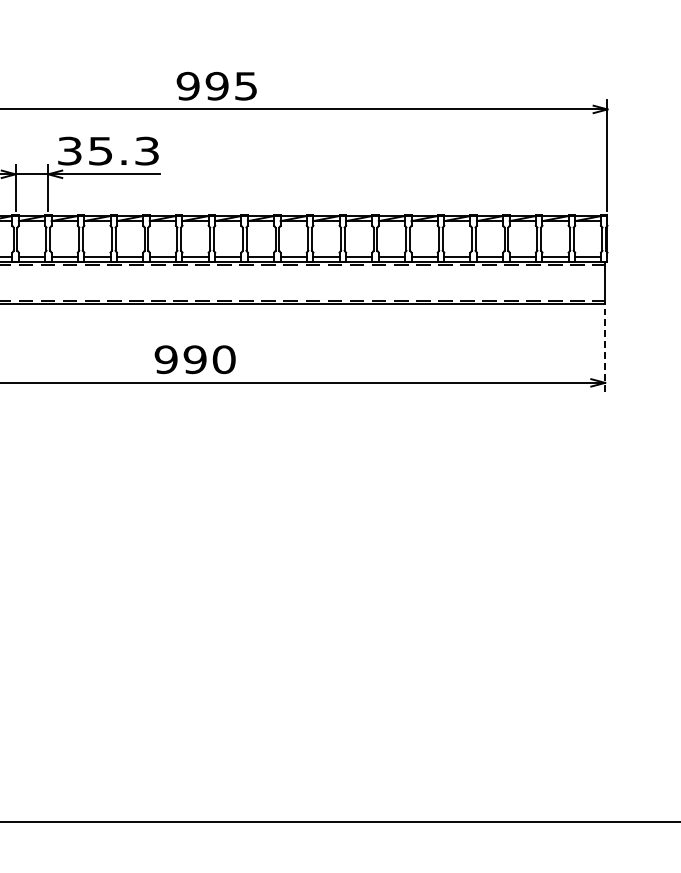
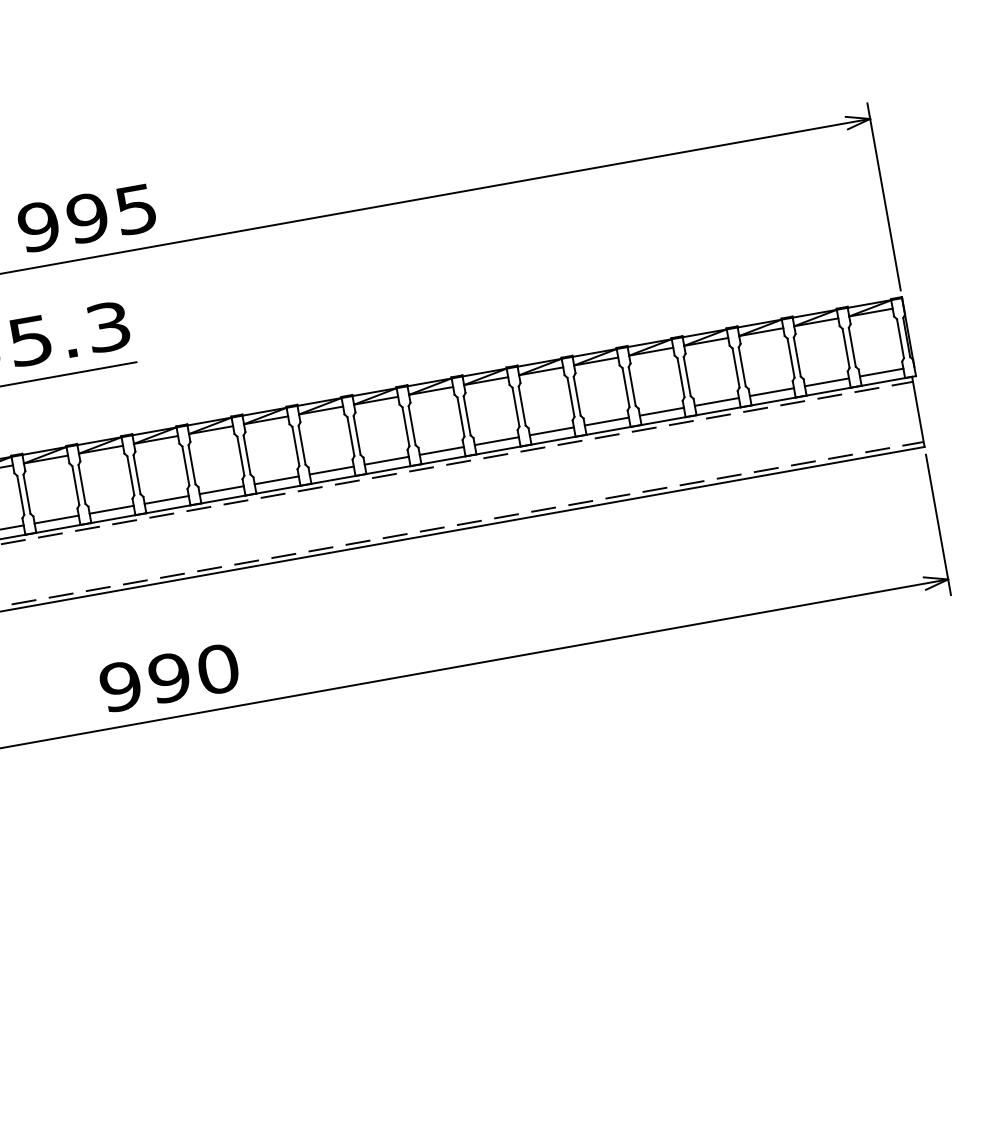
text: (216, 85) -> (86, 217), moved
line: (605, 350) -> (939, 524), dashed -> solid
text: (194, 359) -> (168, 677), moved

